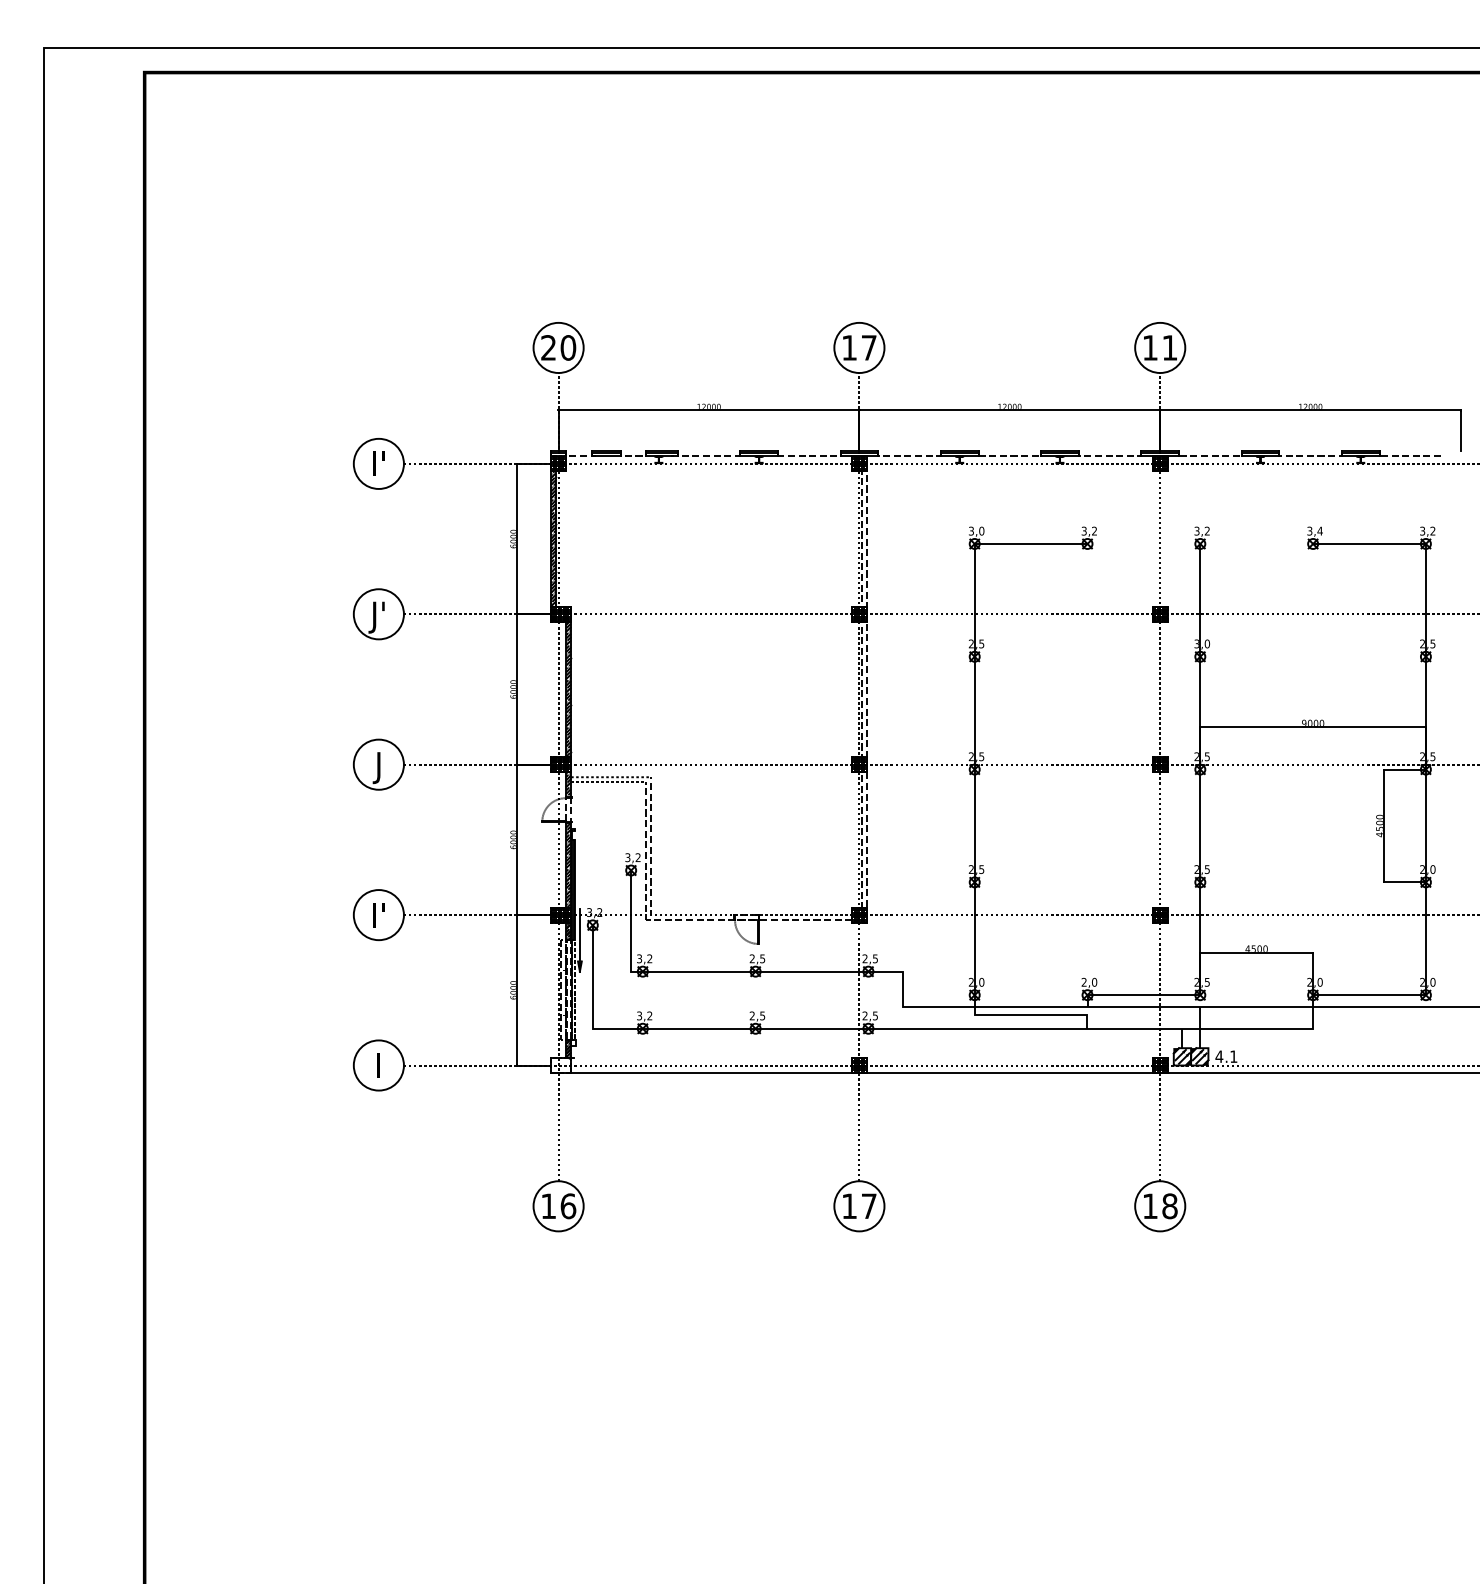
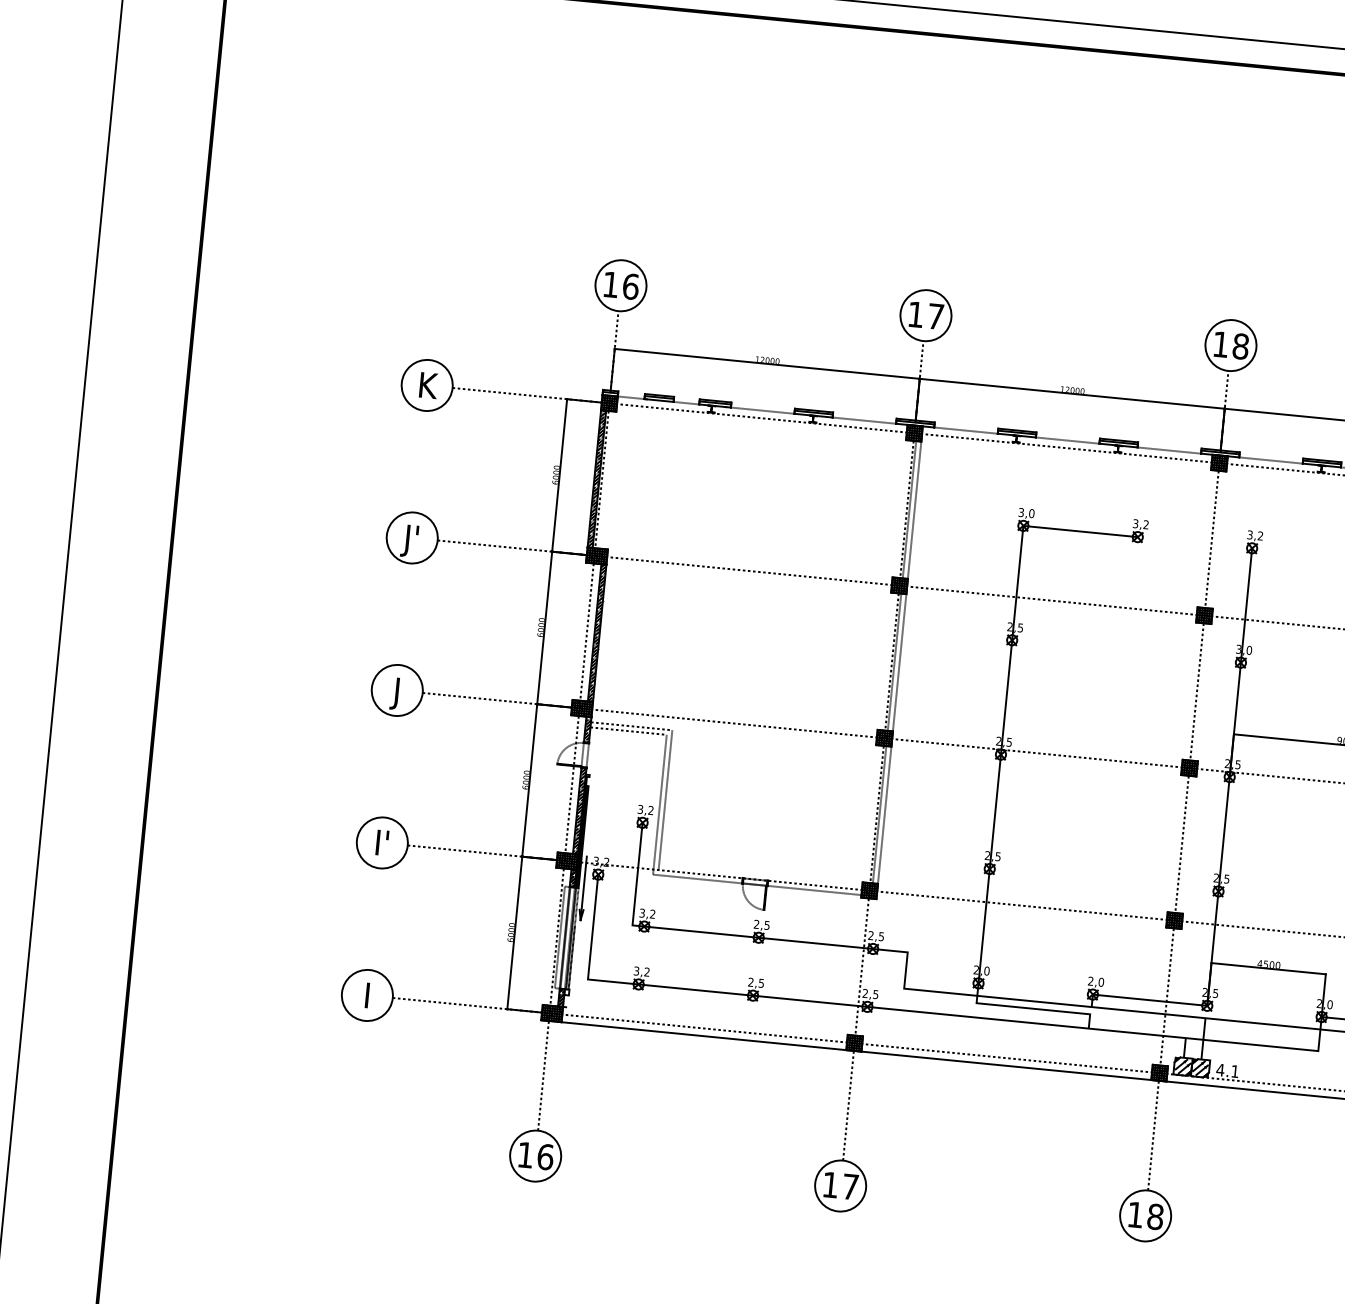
text: (558, 347) -> (620, 285), 20 -> 16
text: (1169, 347) -> (1240, 346), 11 -> 18
text: (380, 463) -> (428, 385), I' -> K
hatch: (561, 1065) -> (552, 1013), added

